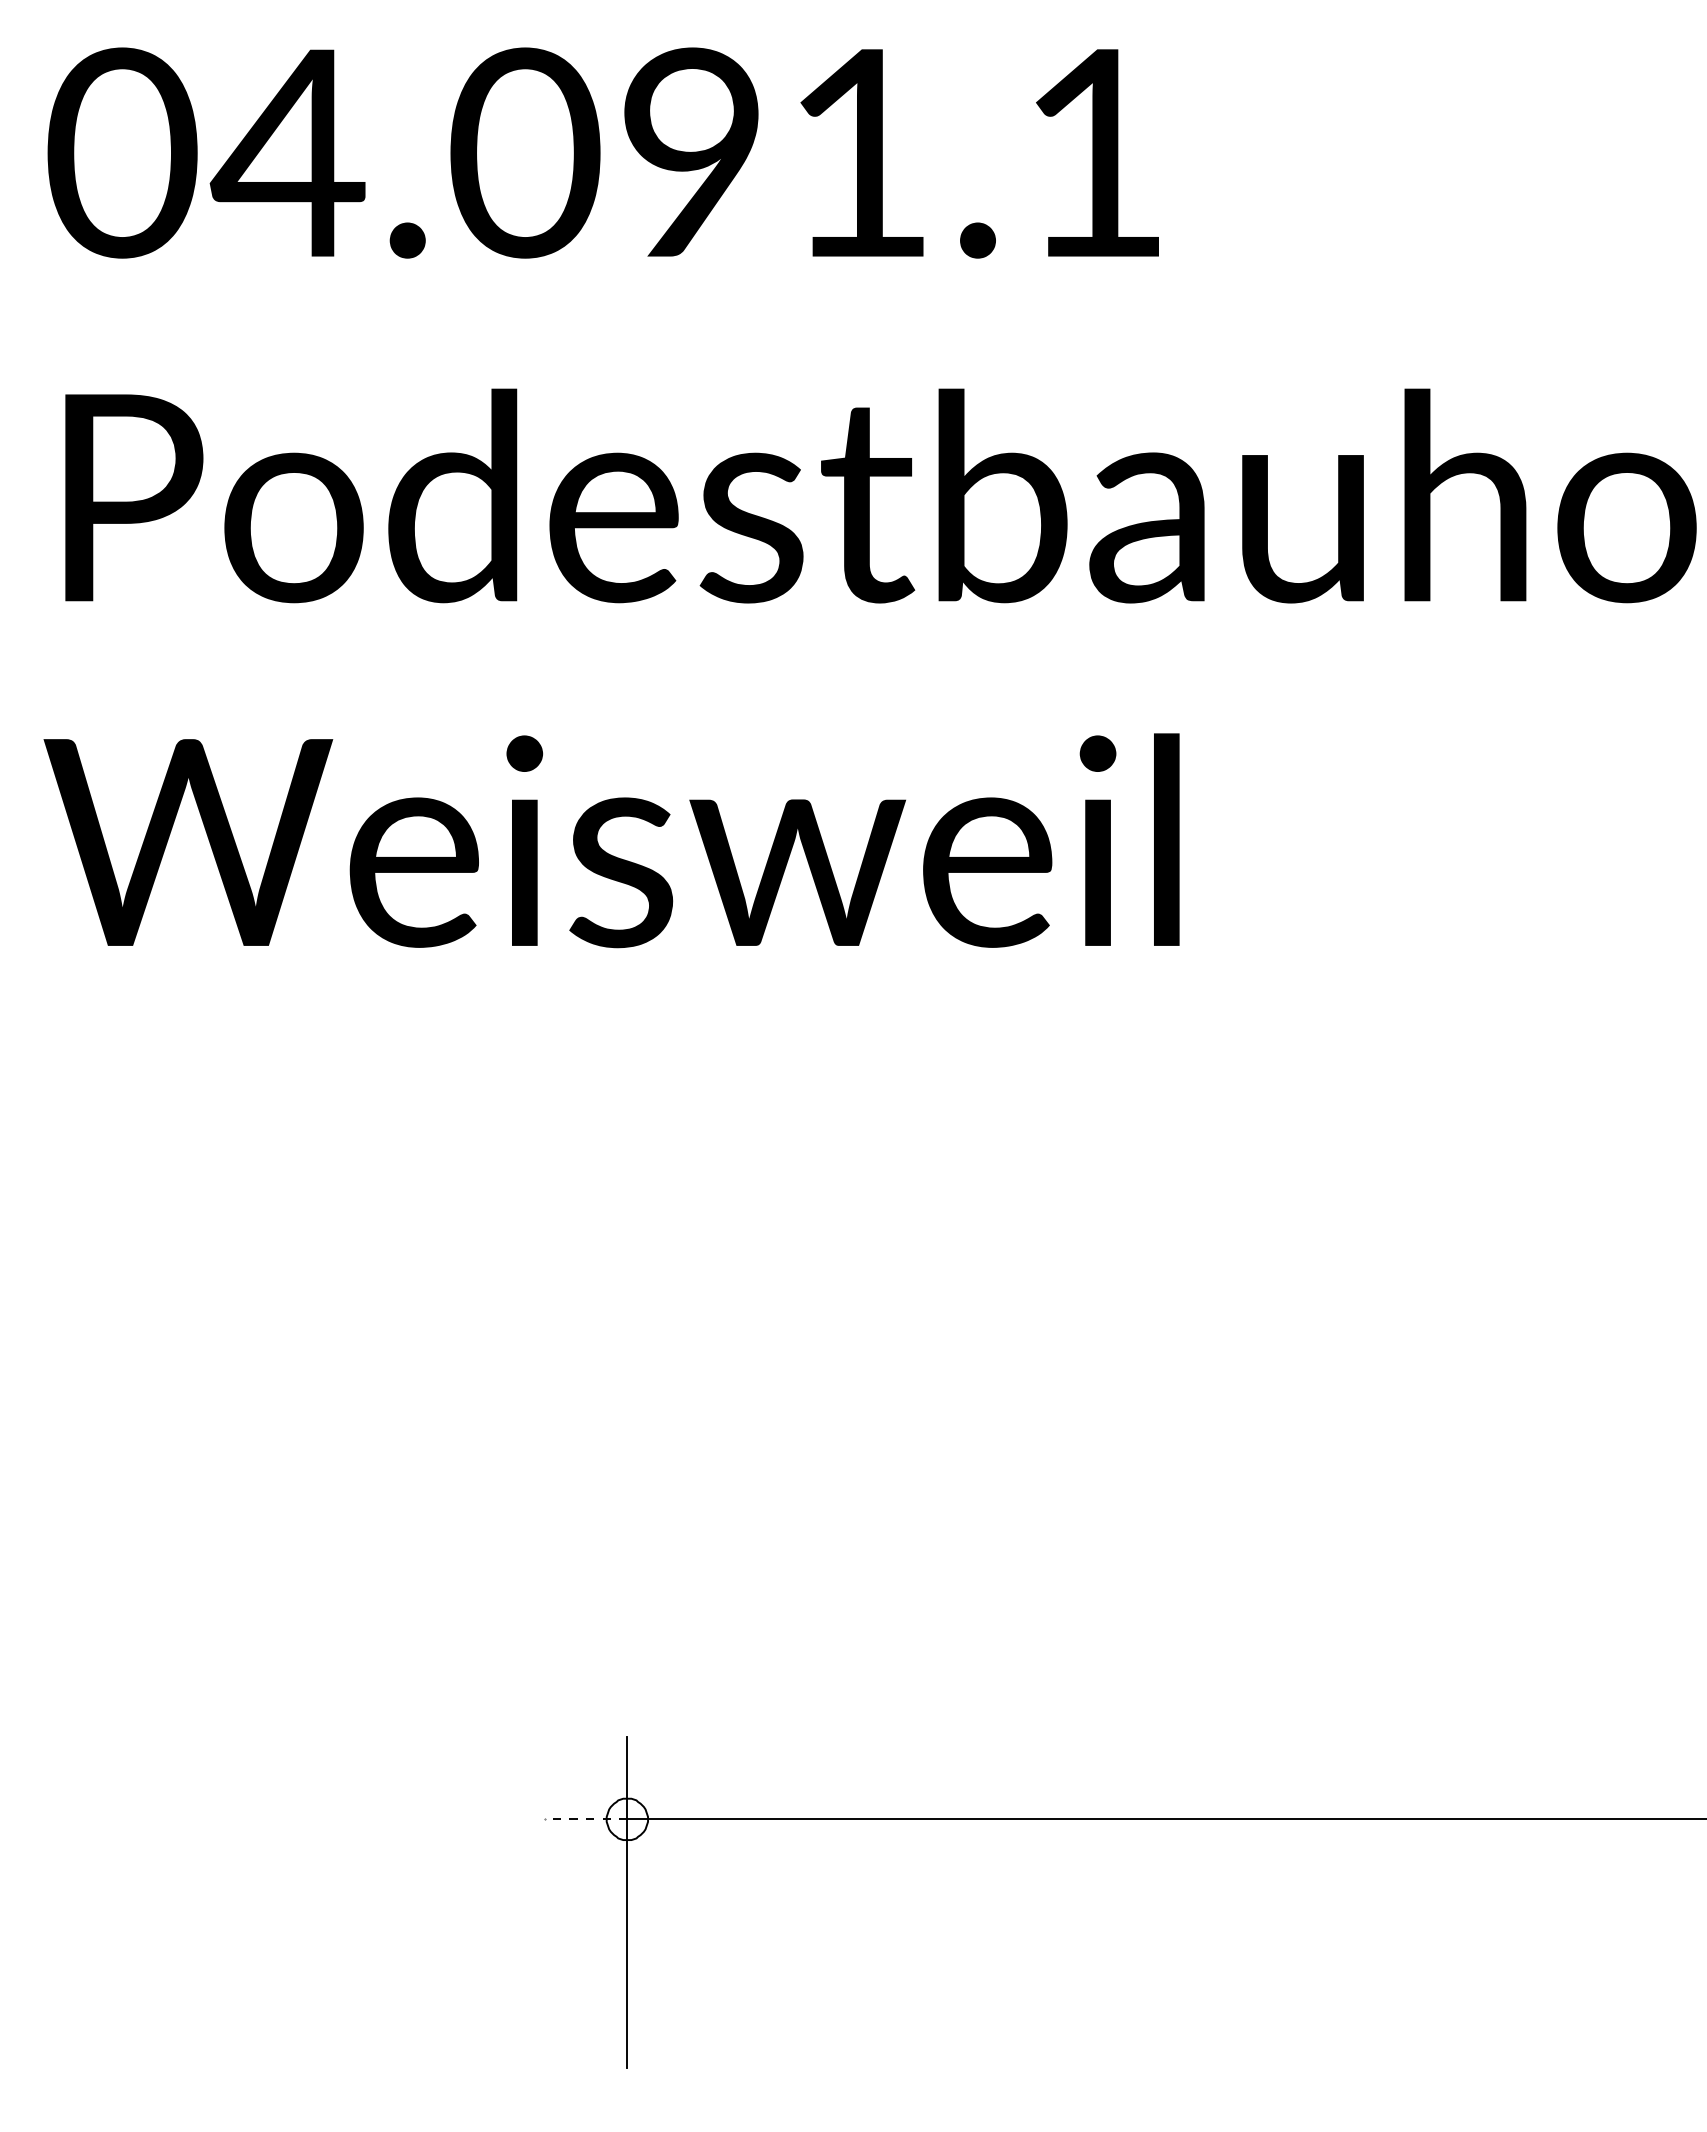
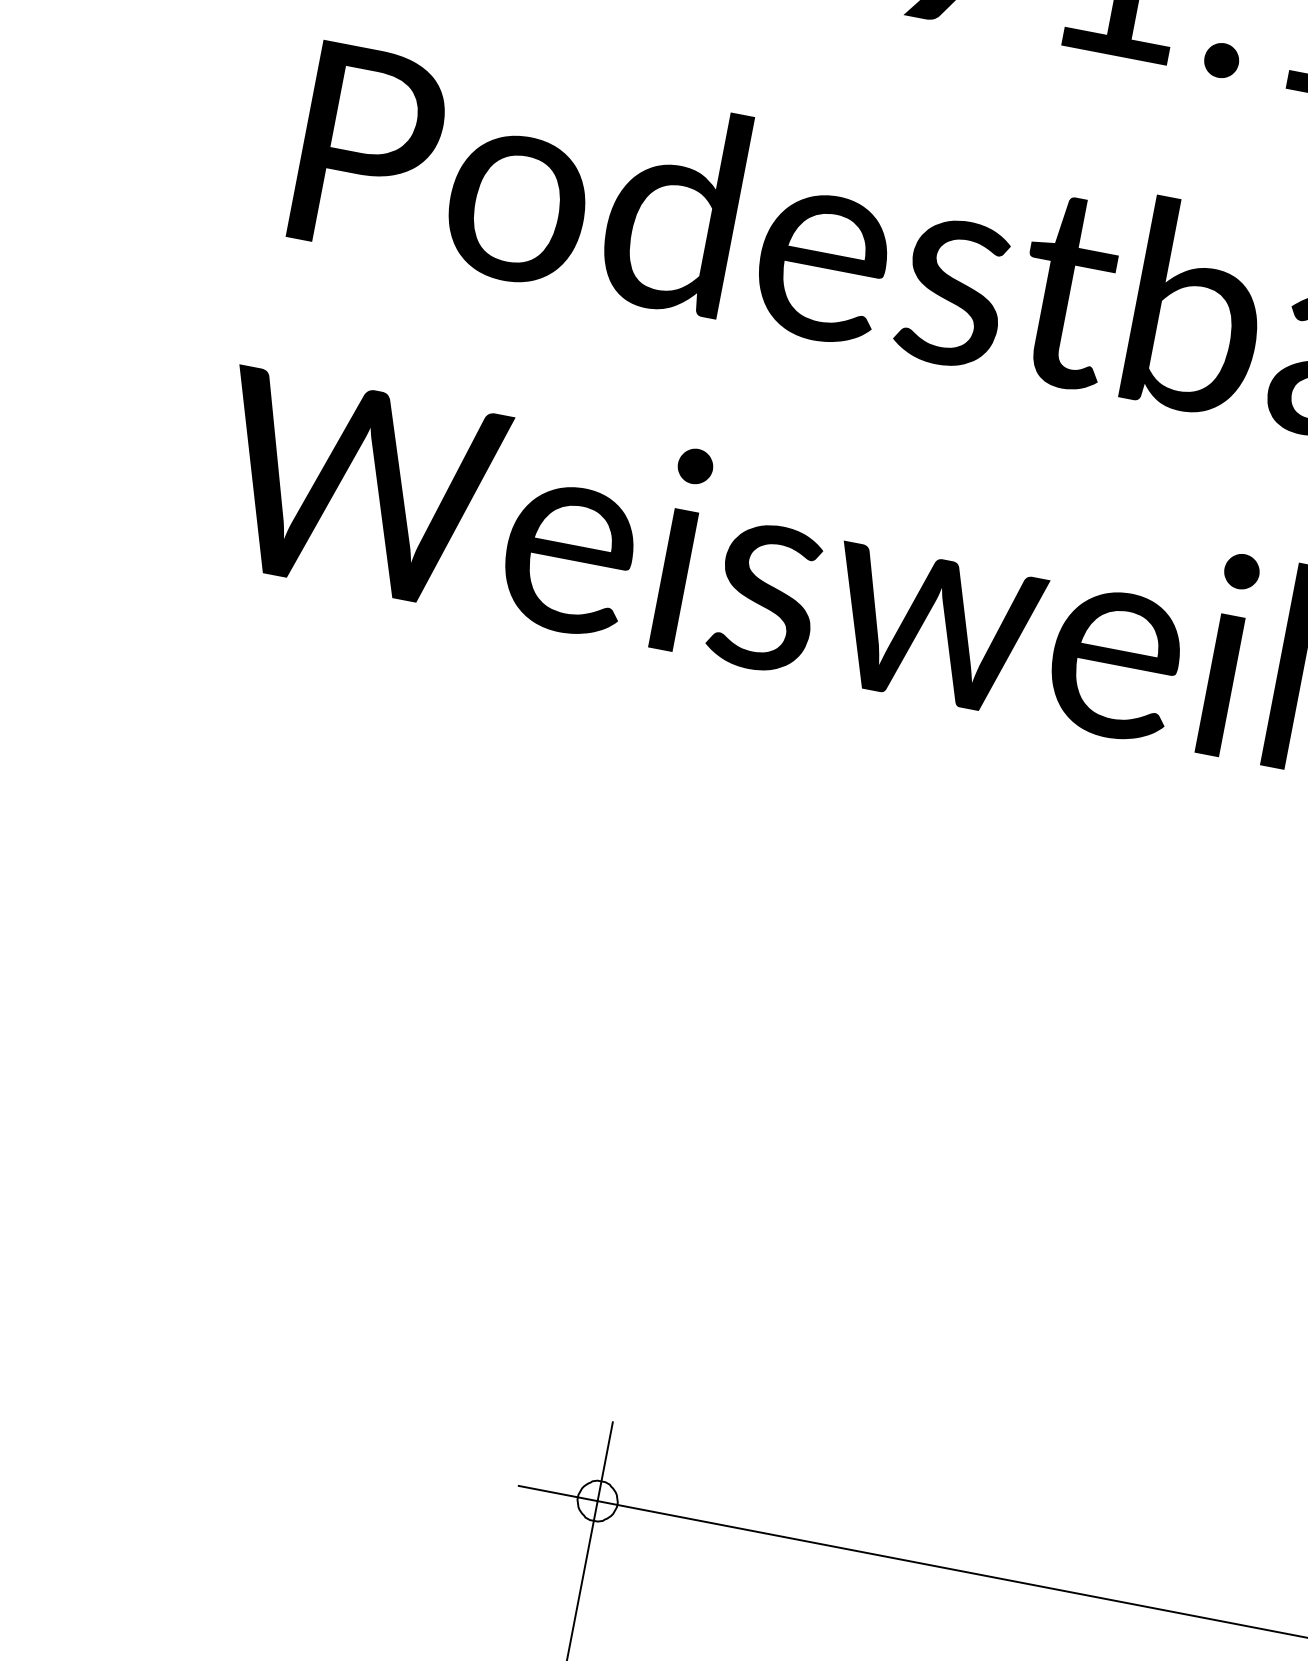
line: (585, 1819) -> (557, 1493), dashed -> solid

